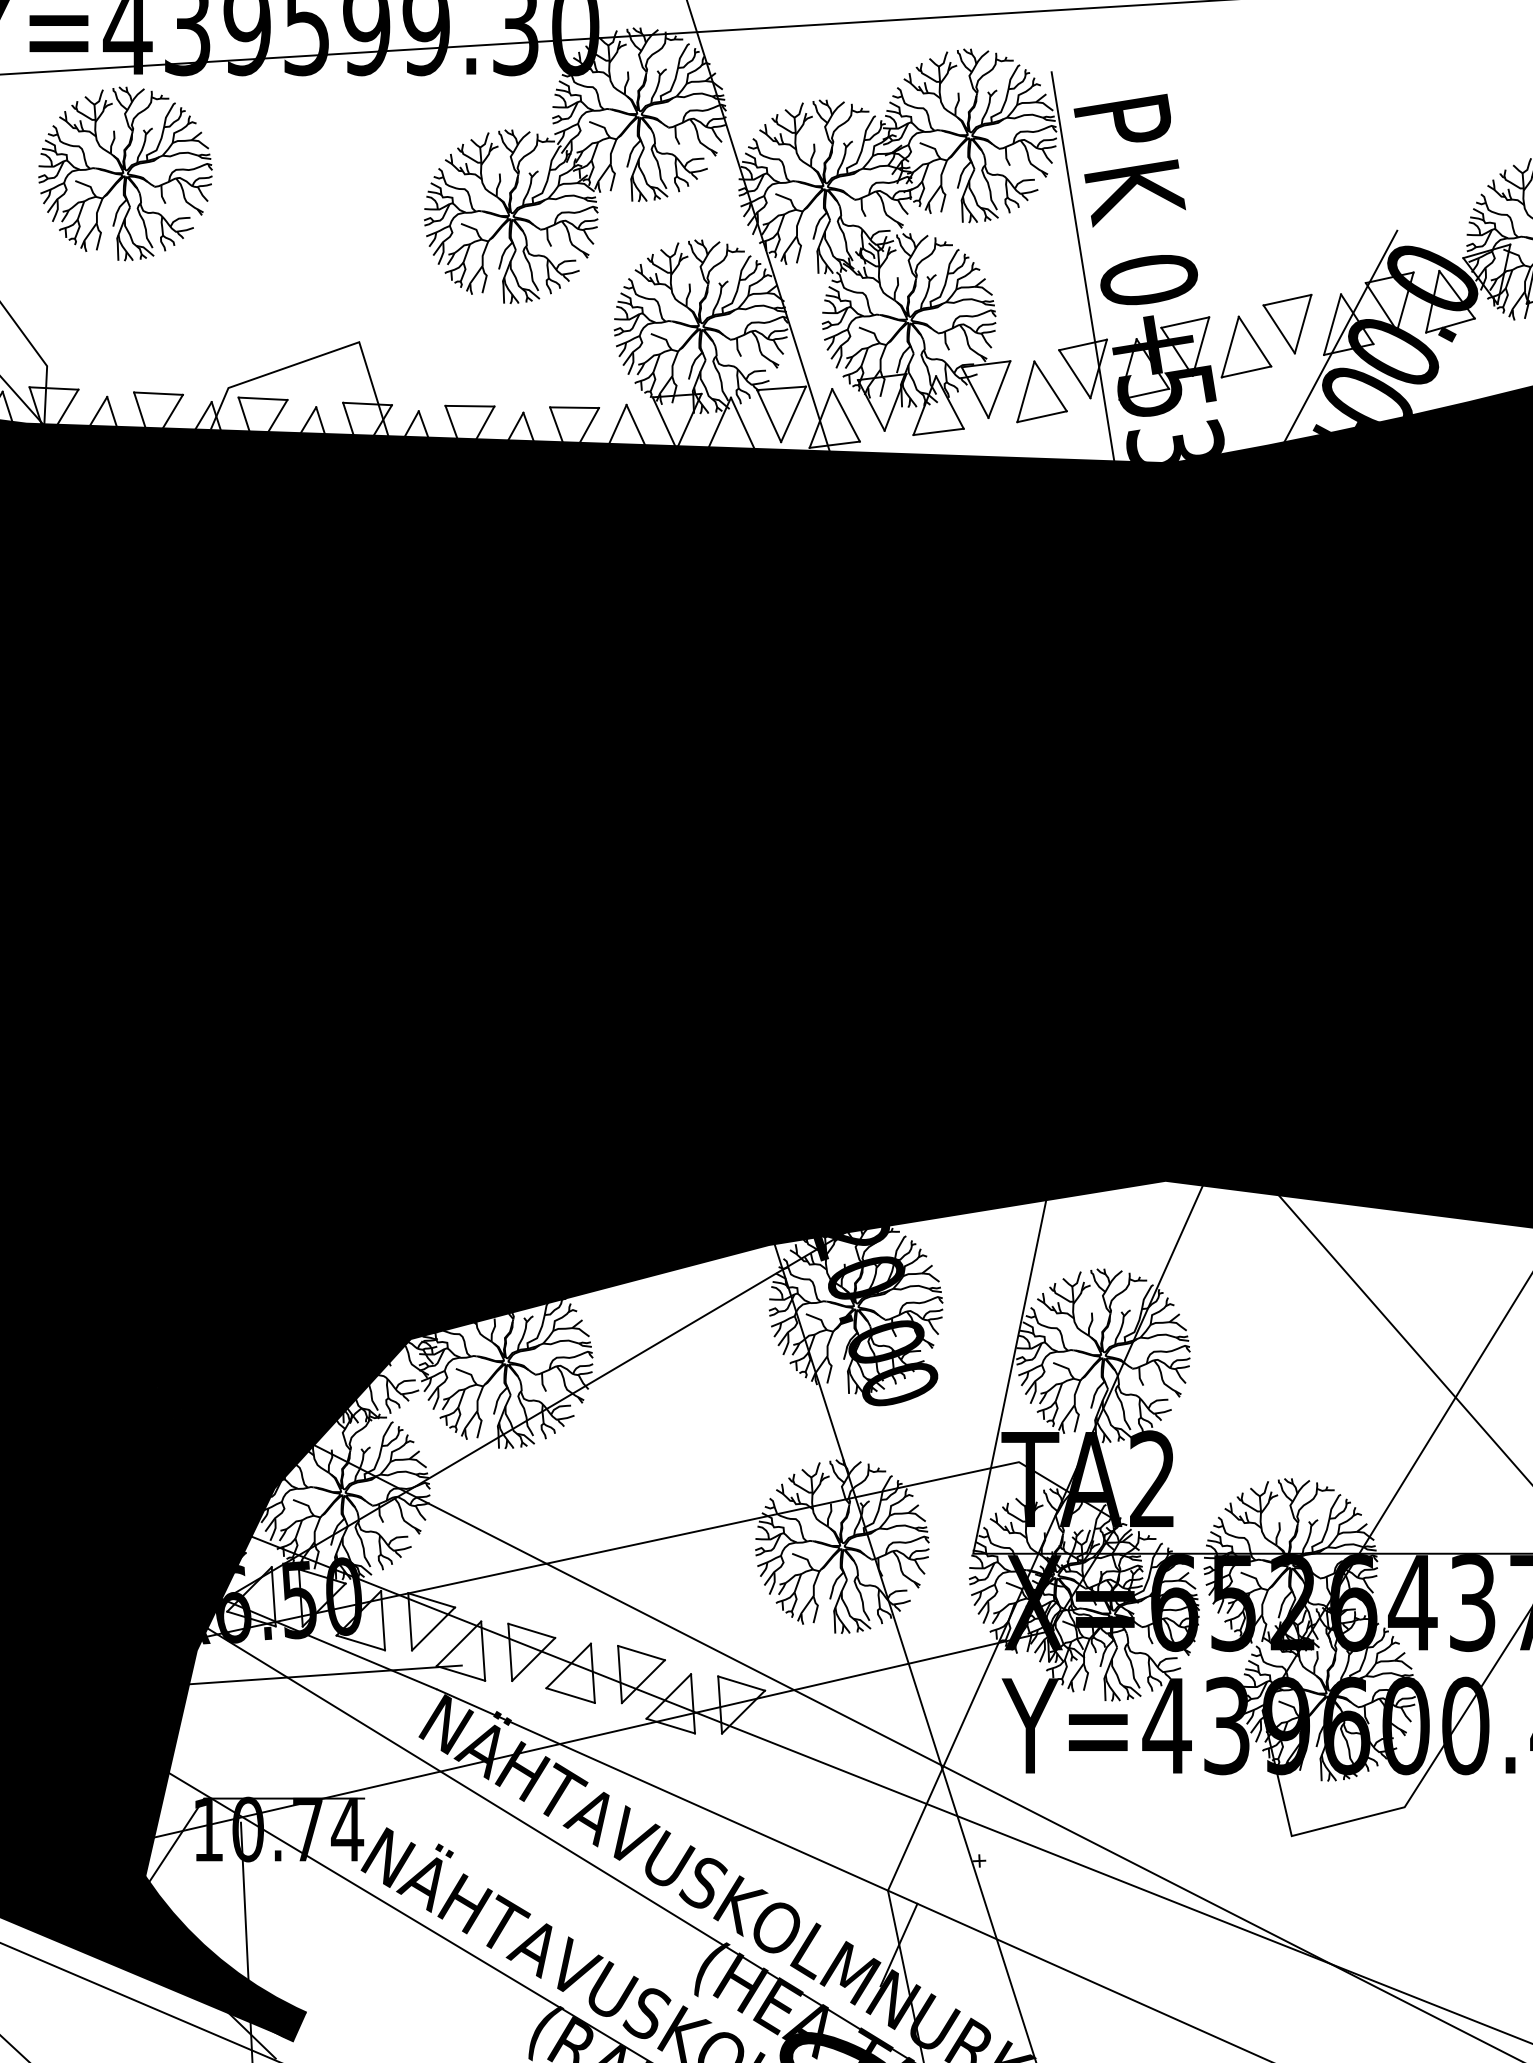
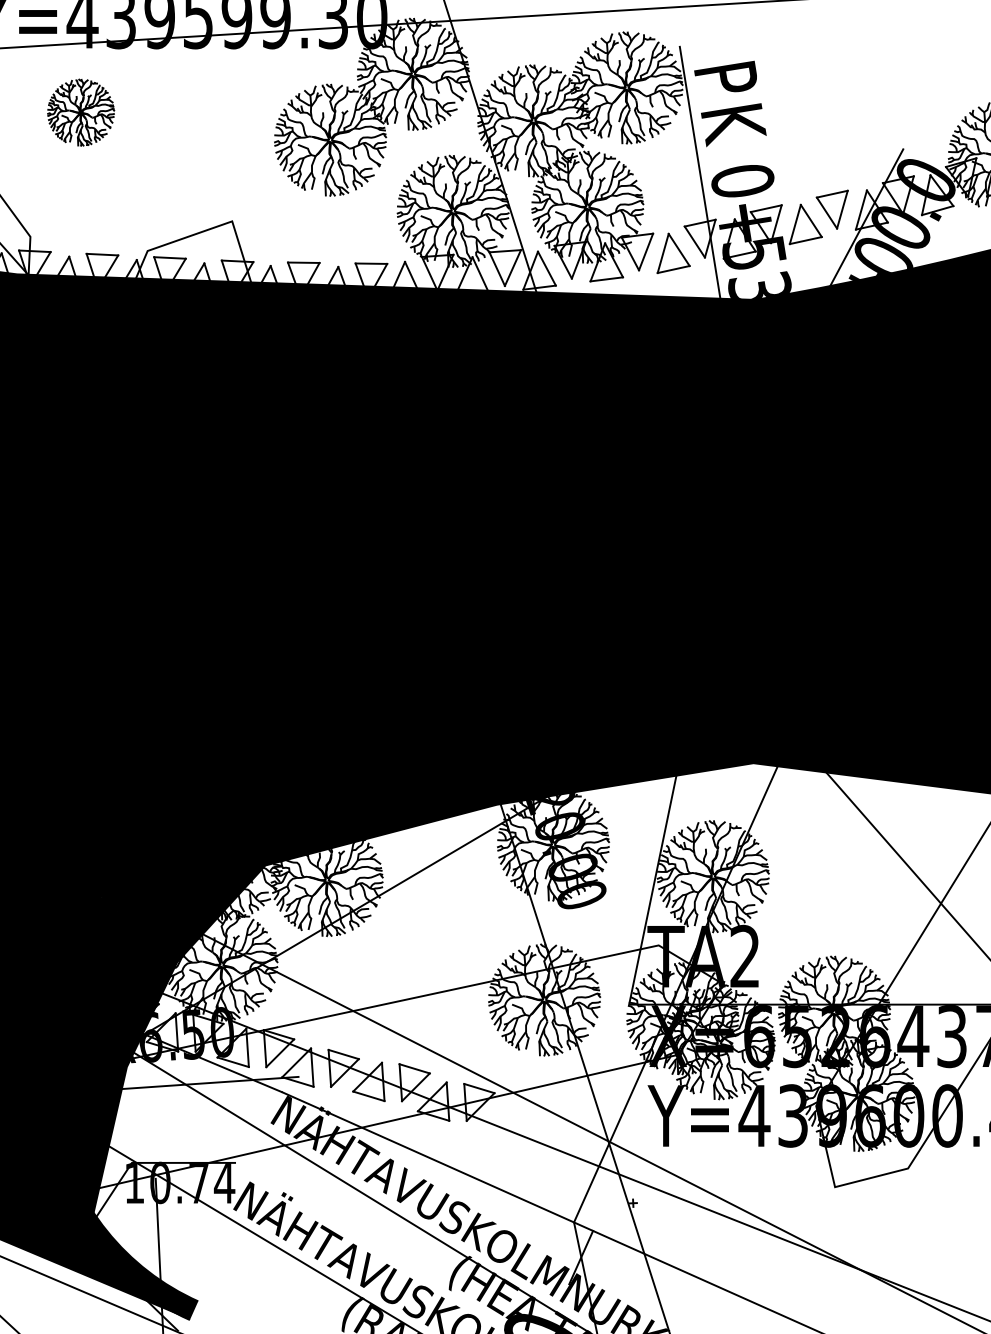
part: (124, 173) -> (80, 112), size x0.6

